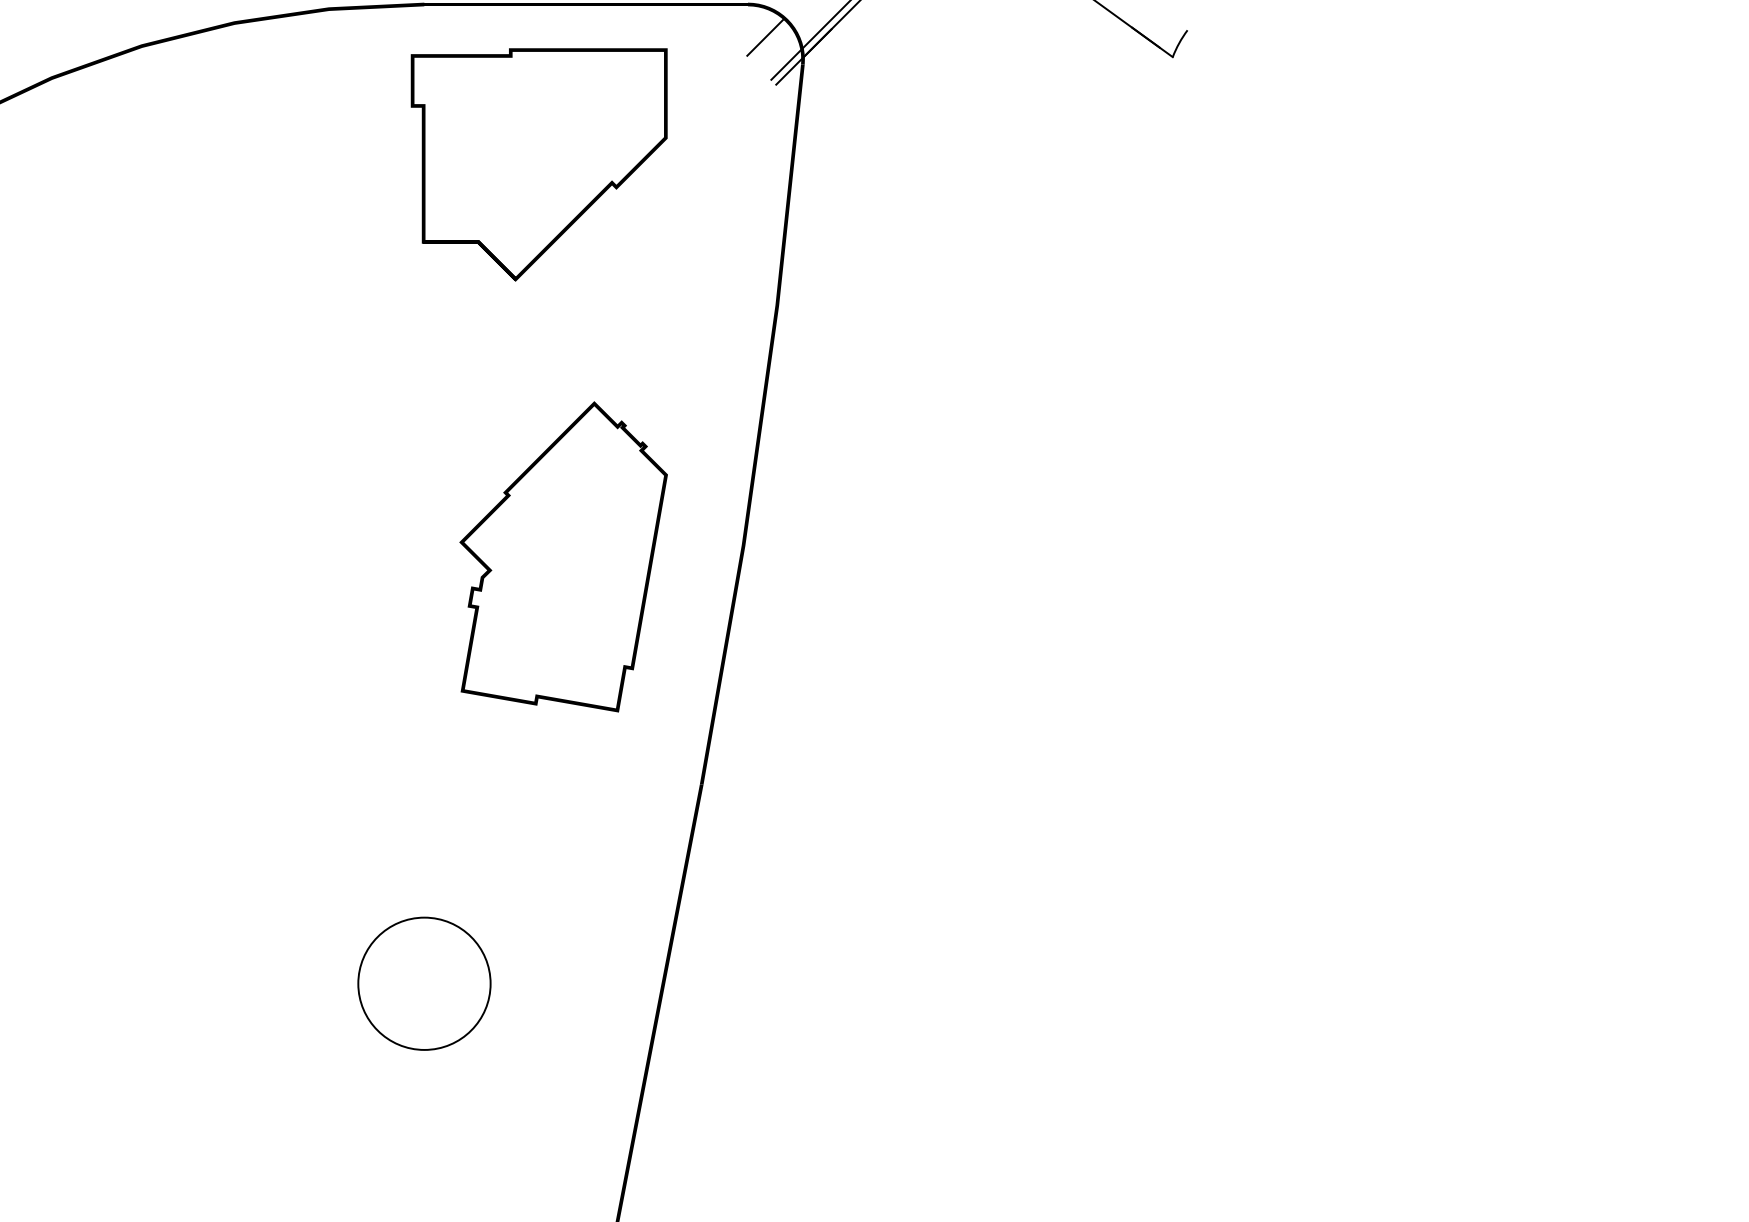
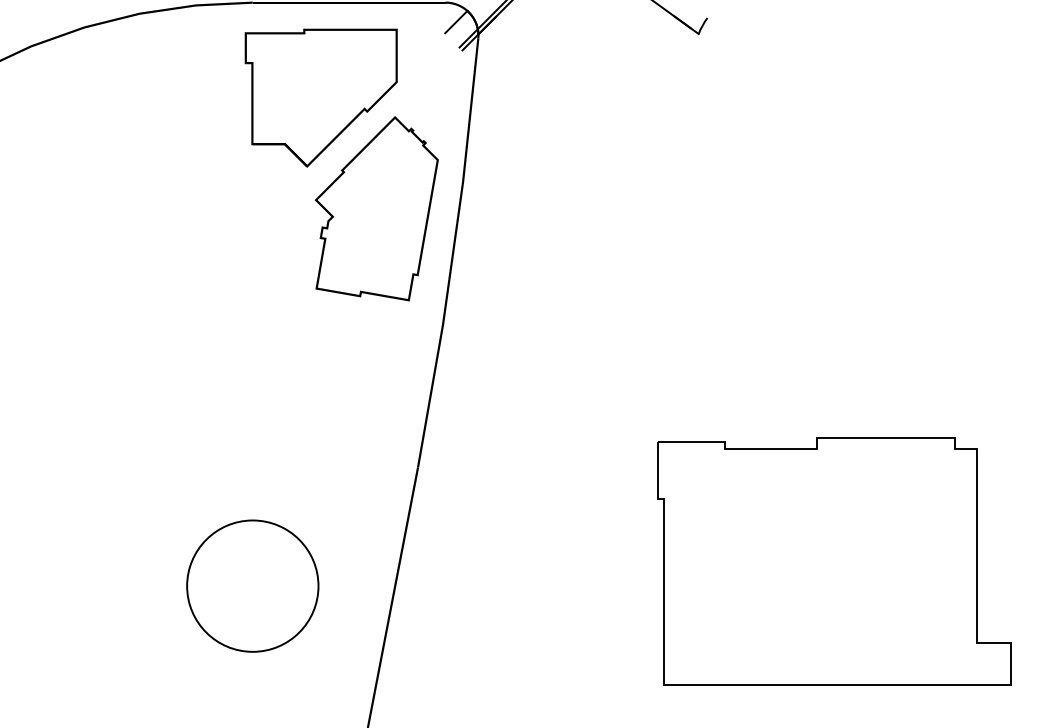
part: (563, 556) -> (376, 208), moved
part: (1400, 942) -> (834, 561), added
circle: (423, 982) -> (252, 585), size x1.67

